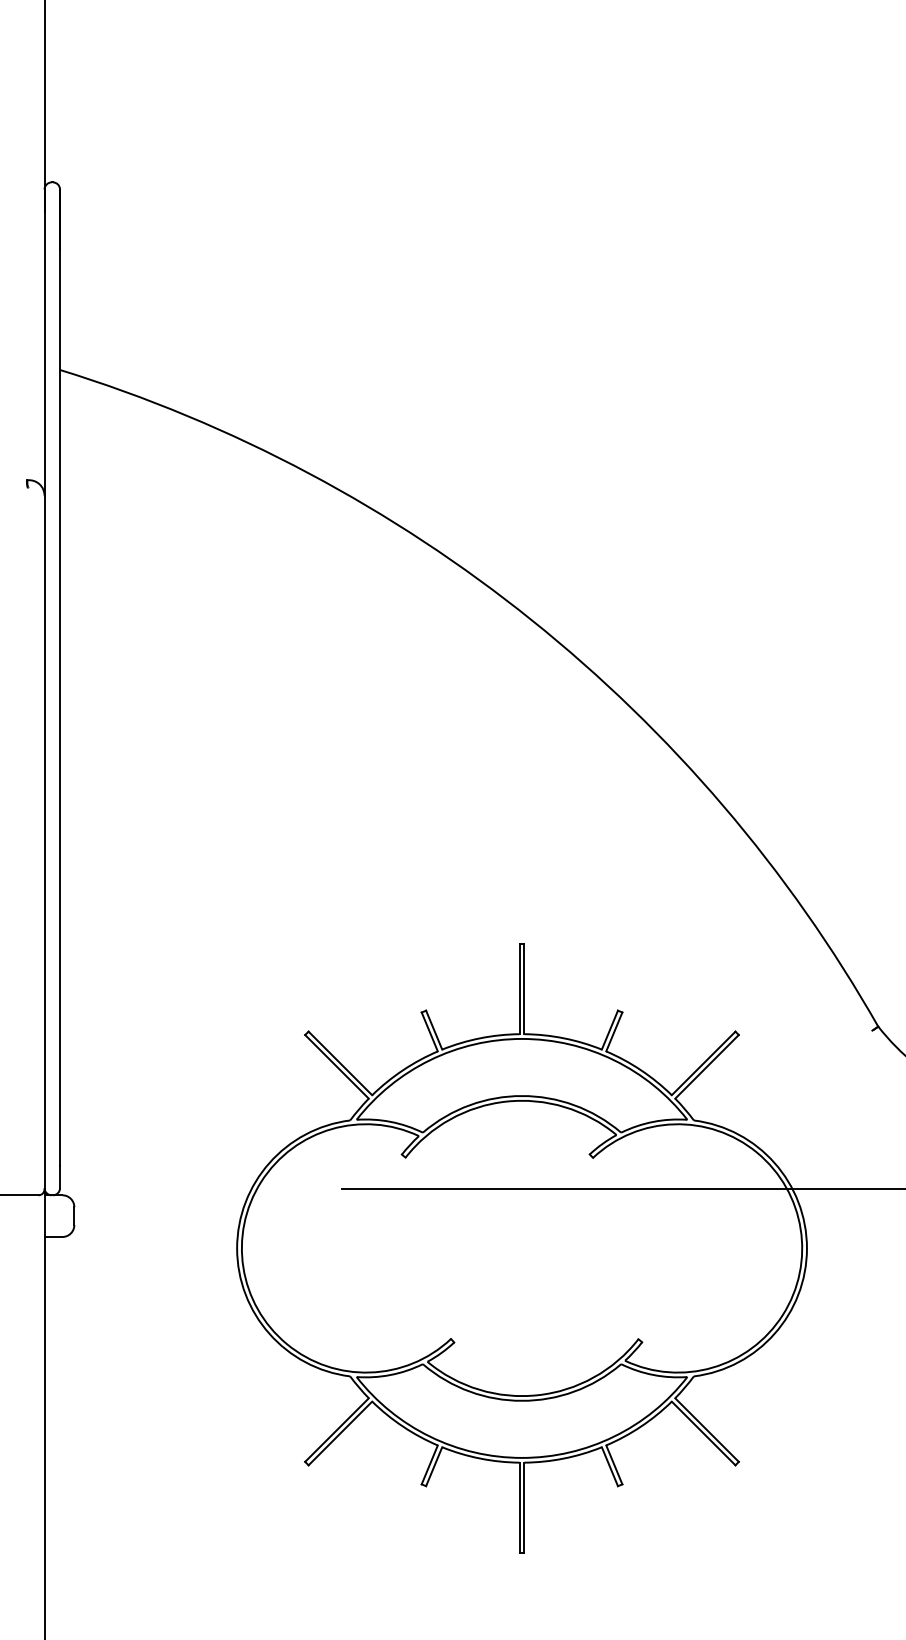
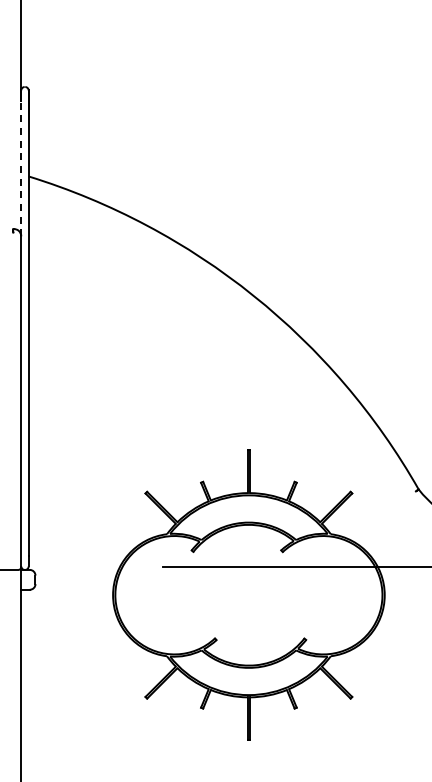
line: (44, 353) -> (21, 168), solid -> dashed

